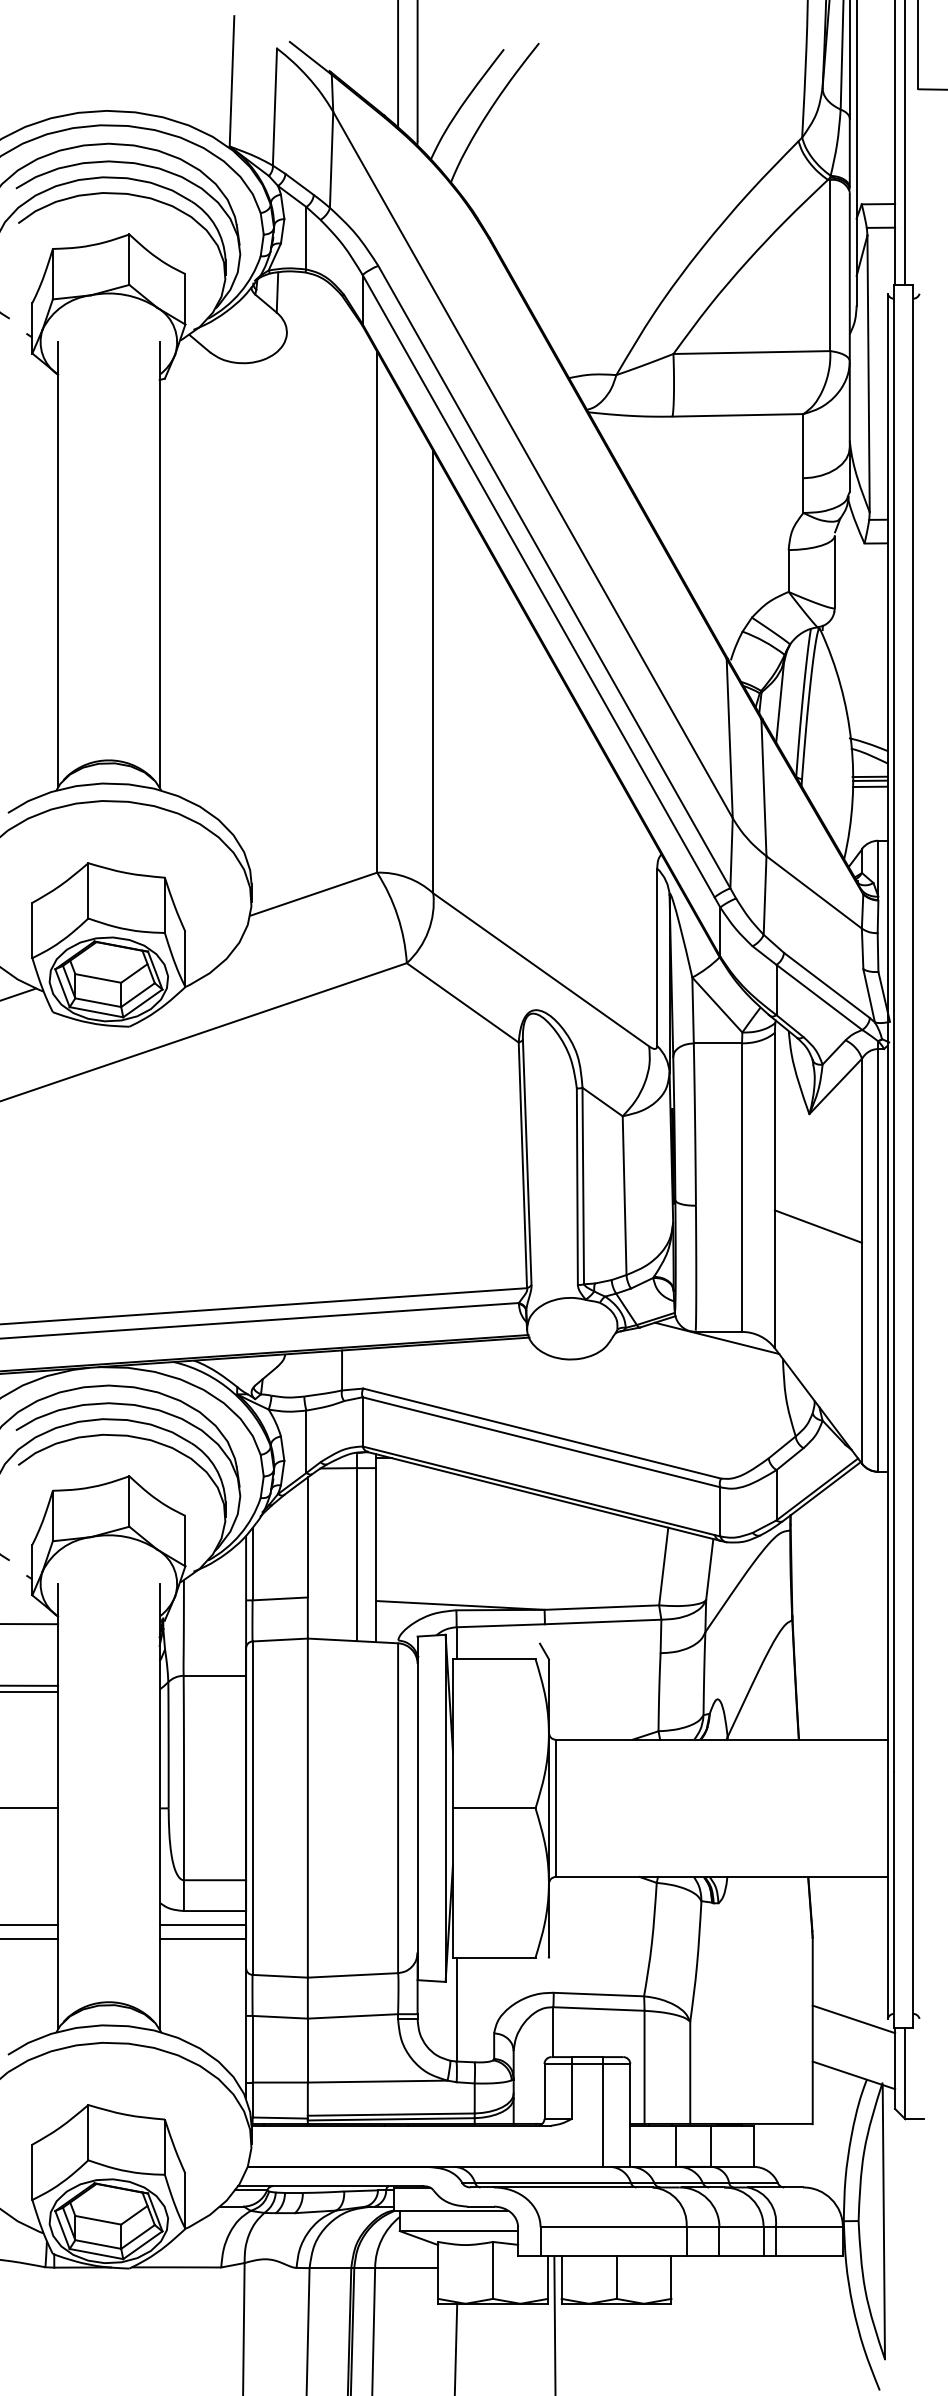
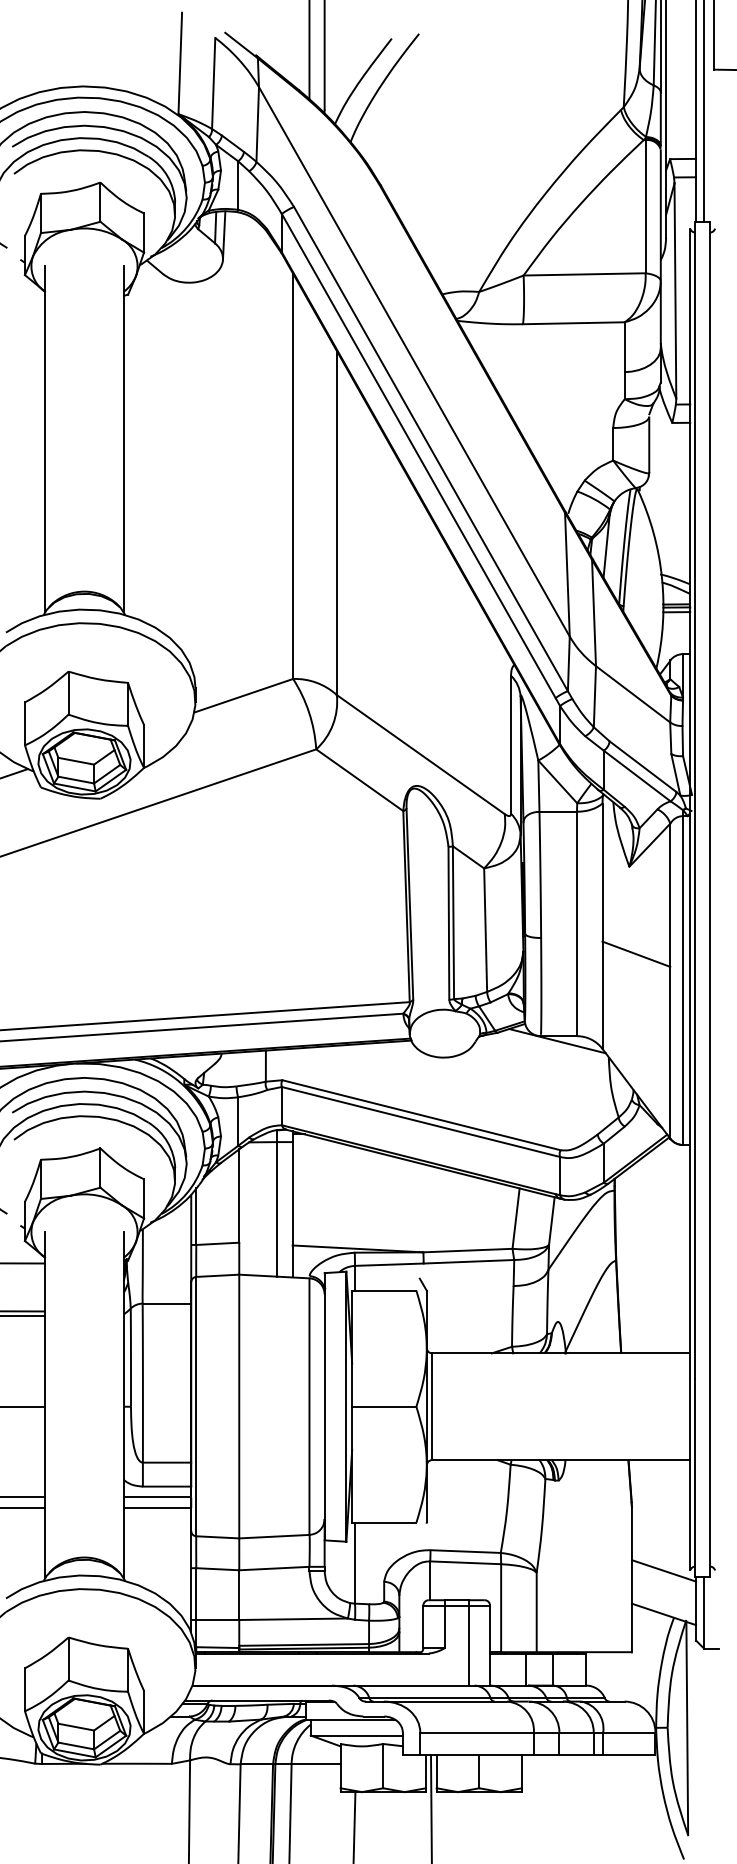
line: (287, 302) -> (223, 235), added

